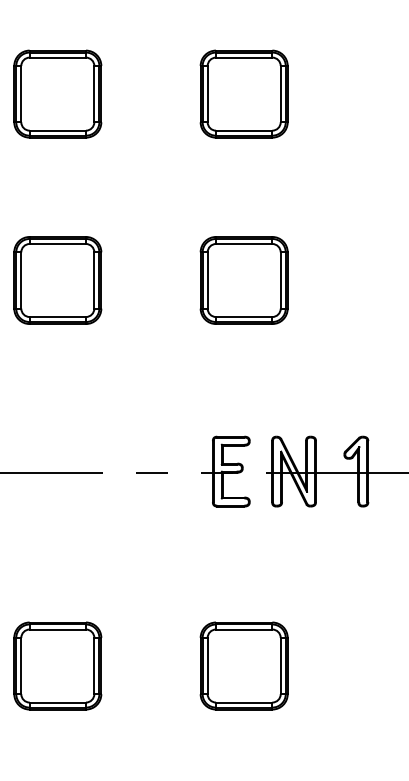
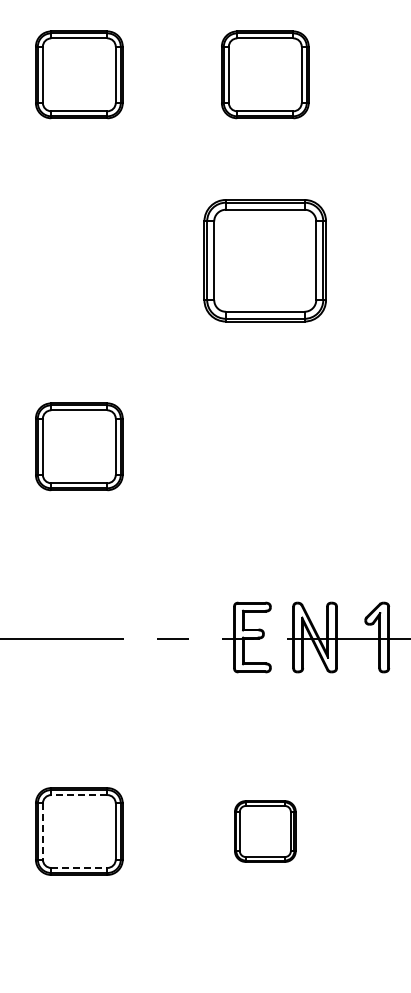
part: (57, 93) -> (79, 260), removed
part: (244, 93) -> (265, 260), size x1.4
part: (244, 280) -> (265, 446), removed
line: (56, 629) -> (78, 795), solid -> dashed
part: (244, 666) -> (265, 831), size x0.7
line: (20, 667) -> (42, 832), solid -> dashed
line: (57, 702) -> (79, 867), solid -> dashed

